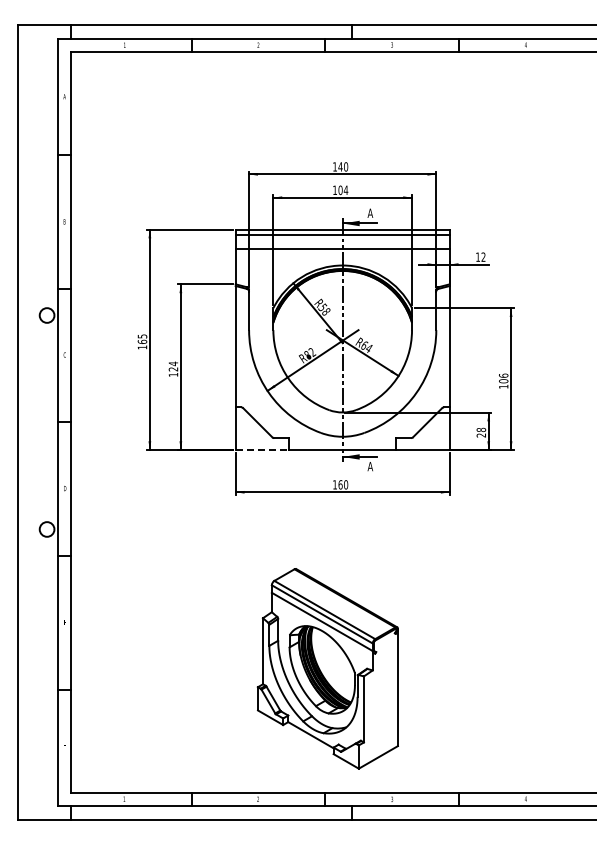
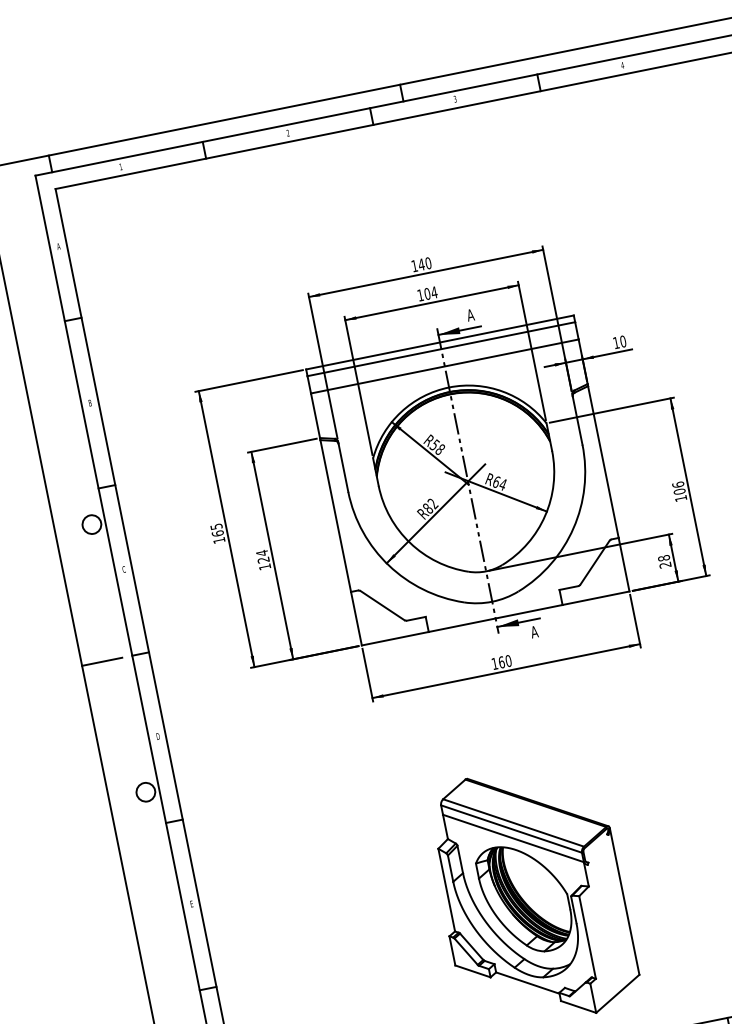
text: (483, 256) -> (622, 340), 12 -> 10
line: (33, 422) -> (101, 661), added
line: (262, 450) -> (395, 639), dashed -> solid

